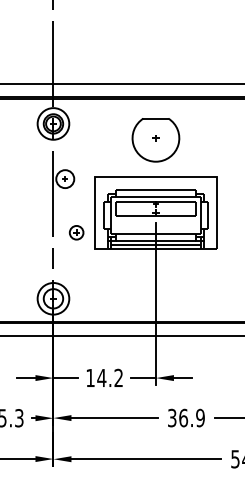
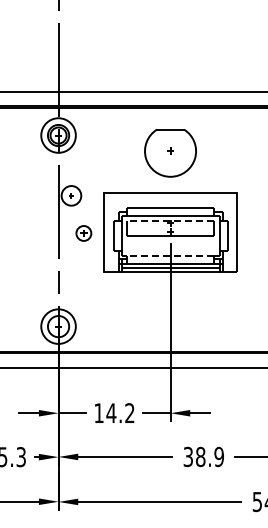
line: (155, 202) -> (170, 221), solid -> dashed
part: (76, 232) -> (83, 233), moved
line: (155, 233) -> (170, 255), solid -> dashed
text: (183, 417) -> (200, 456), 36.9 -> 38.9

